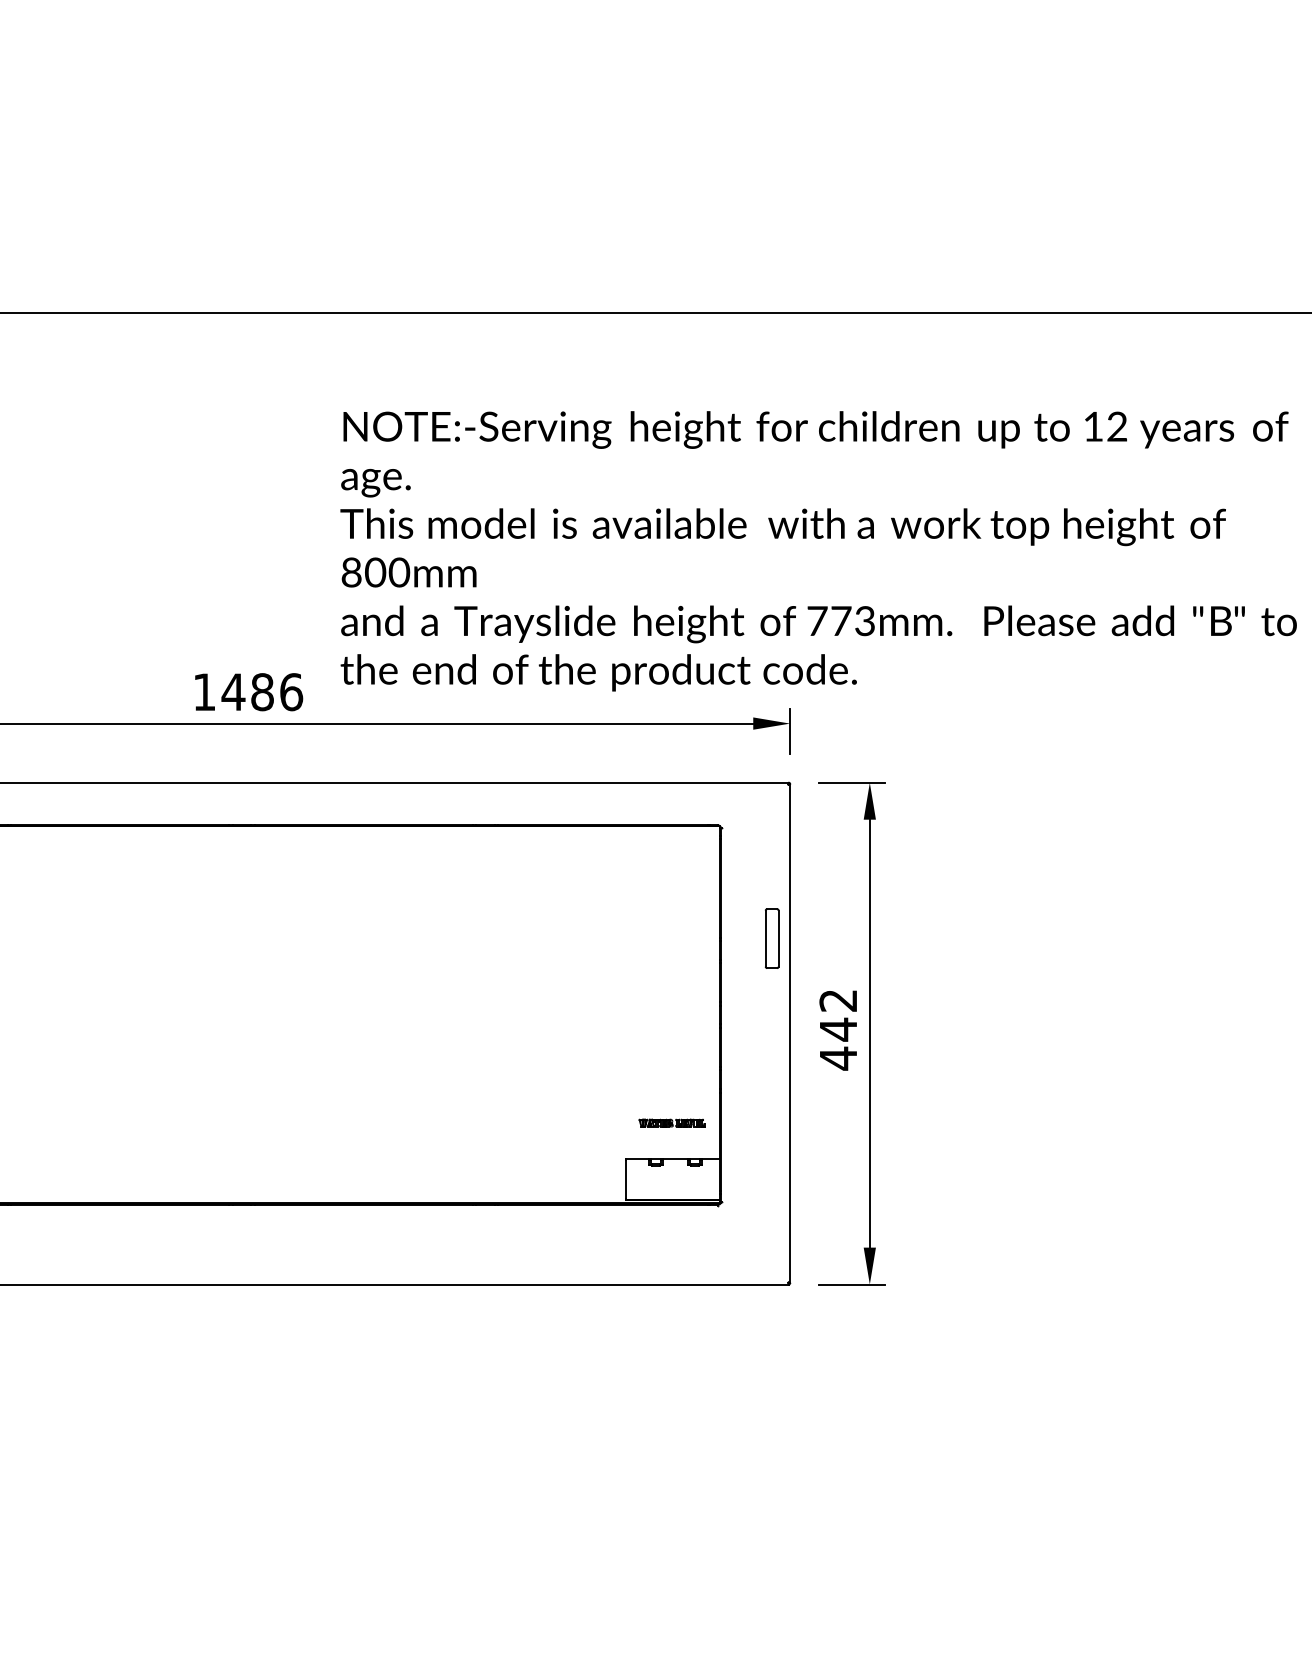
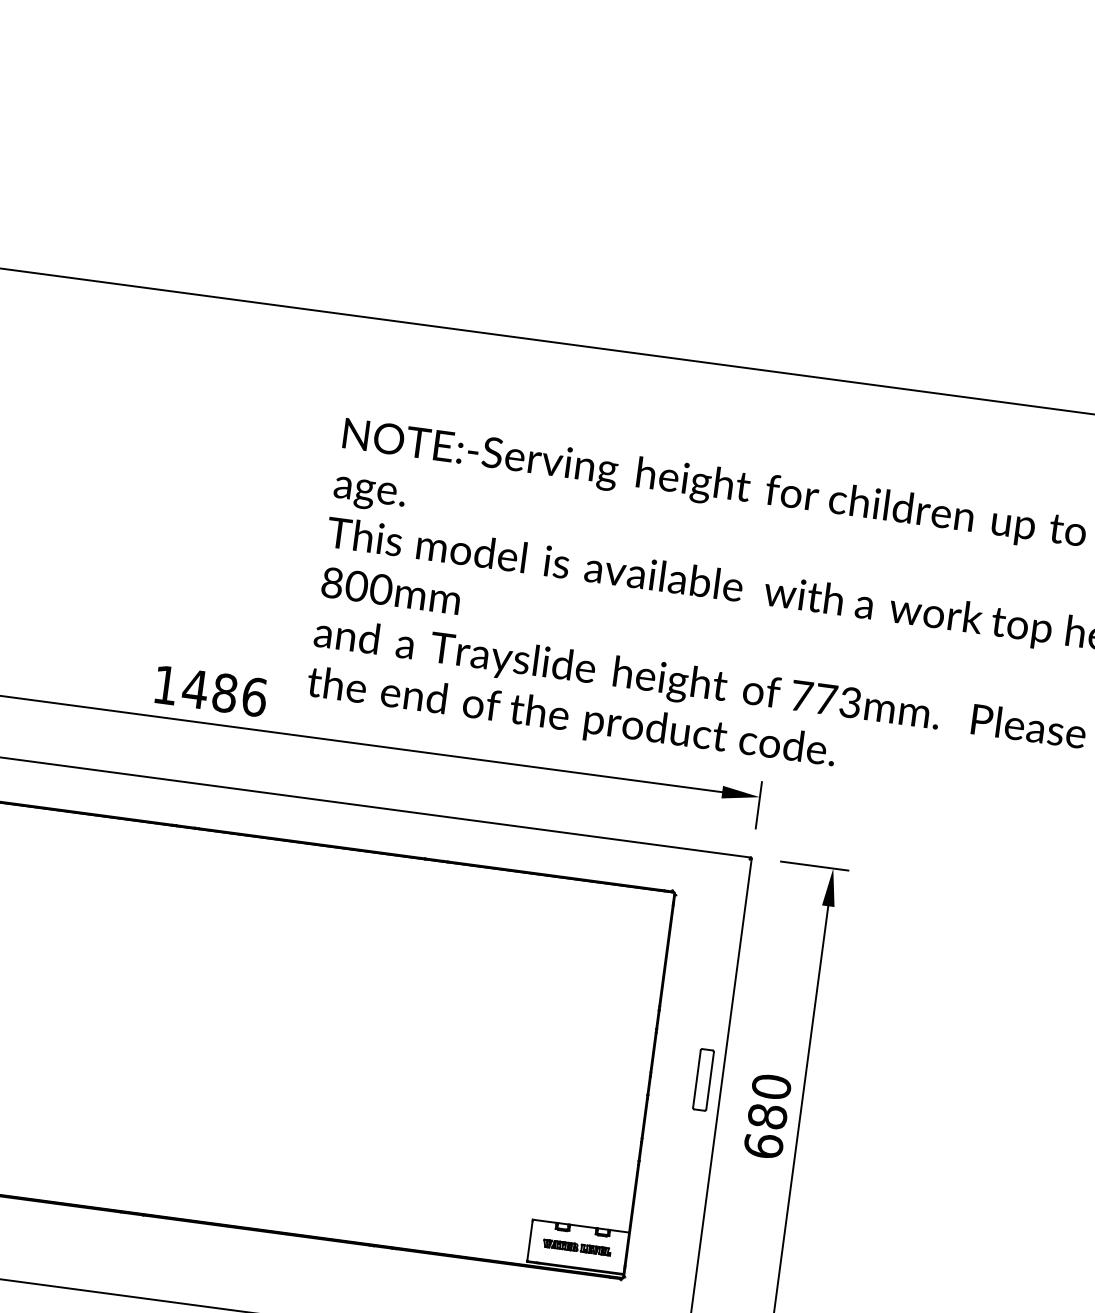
part: (772, 938) -> (703, 1079), moved
text: (838, 1029) -> (767, 1116), 442 -> 680
part: (671, 1122) -> (576, 1246), moved

